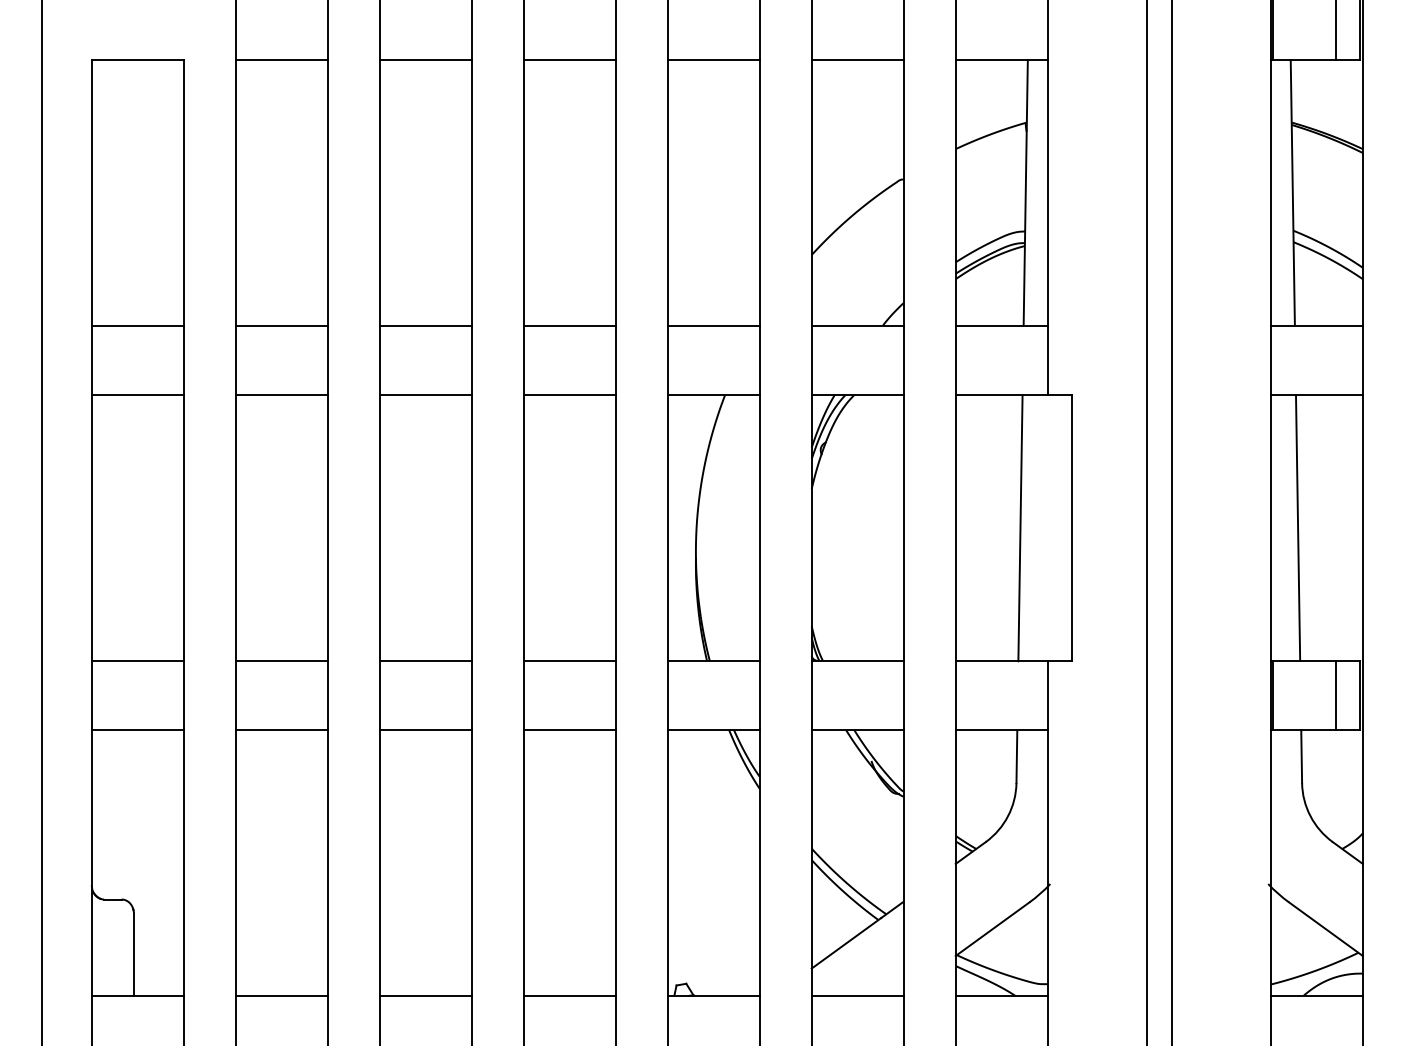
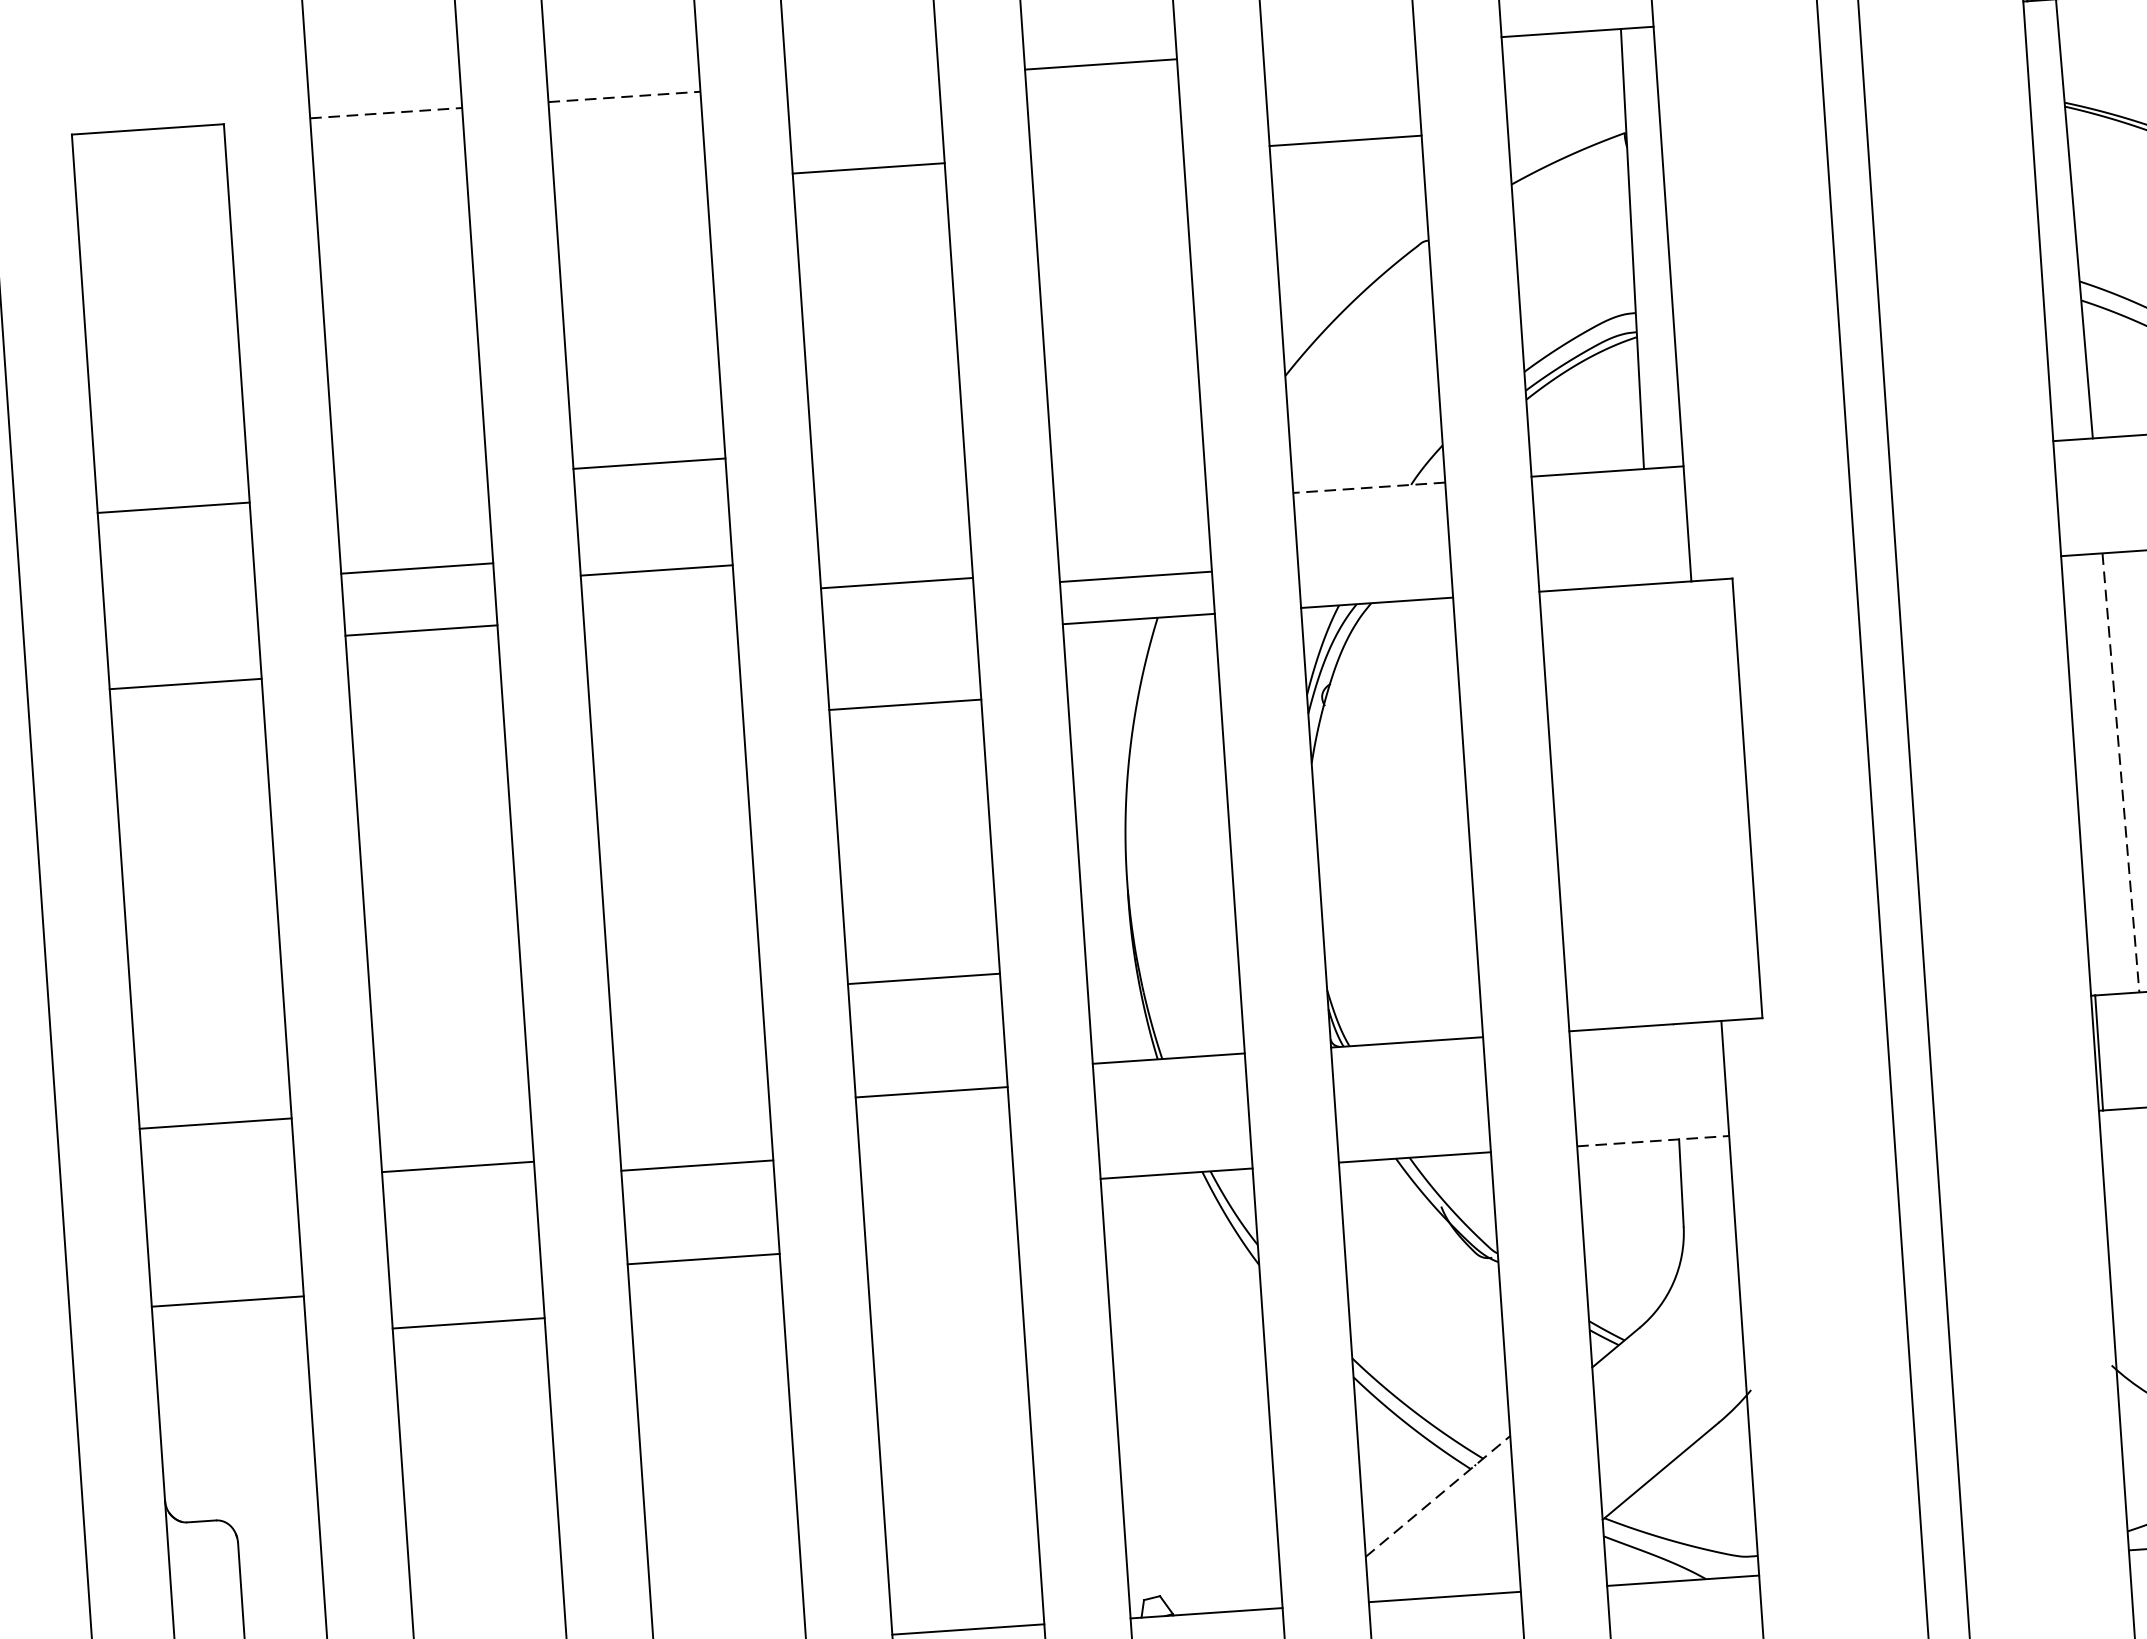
line: (281, 60) -> (385, 113), solid -> dashed
line: (425, 60) -> (624, 97), solid -> dashed
line: (569, 60) -> (868, 169), moved
line: (857, 60) -> (1345, 141), moved
line: (137, 325) -> (173, 507), moved
line: (281, 325) -> (421, 630), moved
line: (425, 325) -> (649, 463), moved
line: (569, 325) -> (896, 582), moved
line: (713, 325) -> (1135, 576), moved
line: (857, 325) -> (1368, 487), solid -> dashed
line: (281, 395) -> (416, 569), moved
line: (425, 395) -> (656, 570), moved
line: (569, 395) -> (905, 705), moved
line: (1020, 527) -> (1661, 803), removed
line: (1298, 528) -> (2121, 773), solid -> dashed
line: (281, 660) -> (457, 1166), moved
line: (425, 660) -> (696, 1165), moved
line: (569, 660) -> (923, 978), moved
line: (137, 730) -> (227, 1301), moved
line: (281, 730) -> (468, 1323), moved
line: (425, 730) -> (703, 1259), moved
line: (569, 730) -> (931, 1092), moved
line: (1001, 730) -> (1652, 1141), solid -> dashed
line: (857, 935) -> (1437, 1496), solid -> dashed

